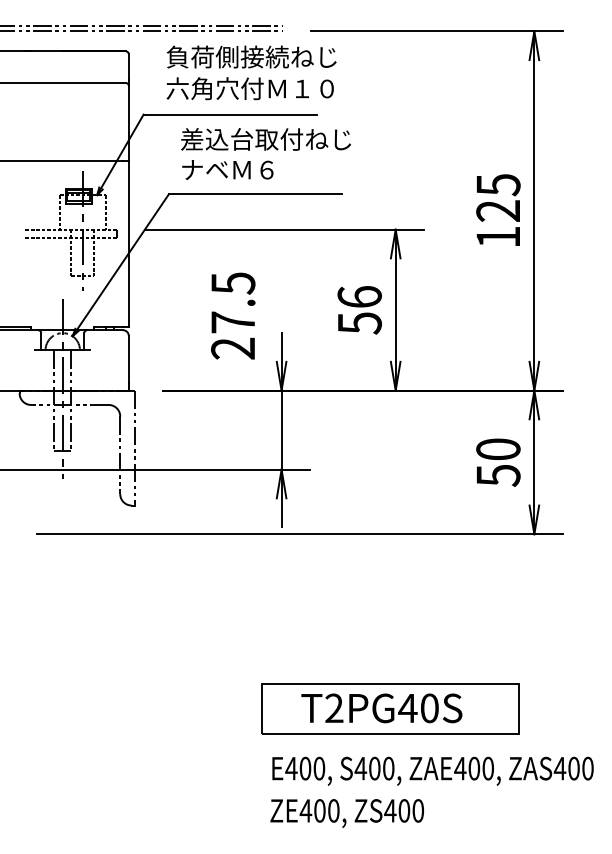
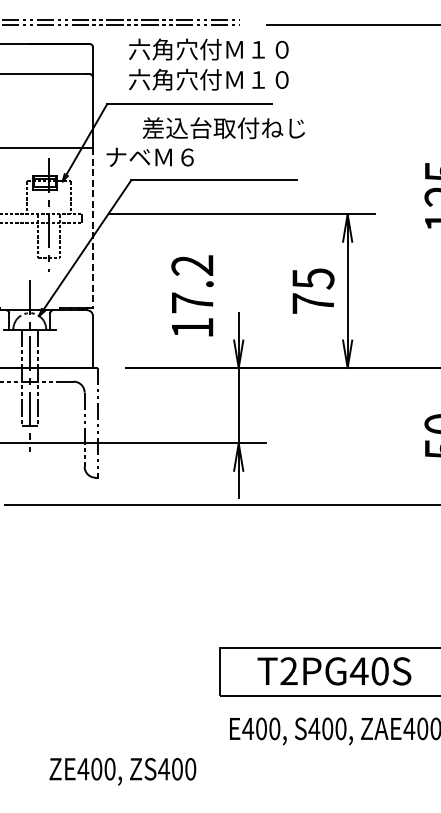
text: (251, 56) -> (209, 49), 負荷側接続ねじ -> 六角穴付Ｍ１０
text: (227, 169) -> (149, 156), moved
line: (128, 244) -> (92, 228), solid -> dashed
text: (359, 310) -> (313, 291), 56 -> 75
text: (233, 315) -> (192, 296), 27.5 -> 17.2
text: (346, 813) -> (122, 771), moved

